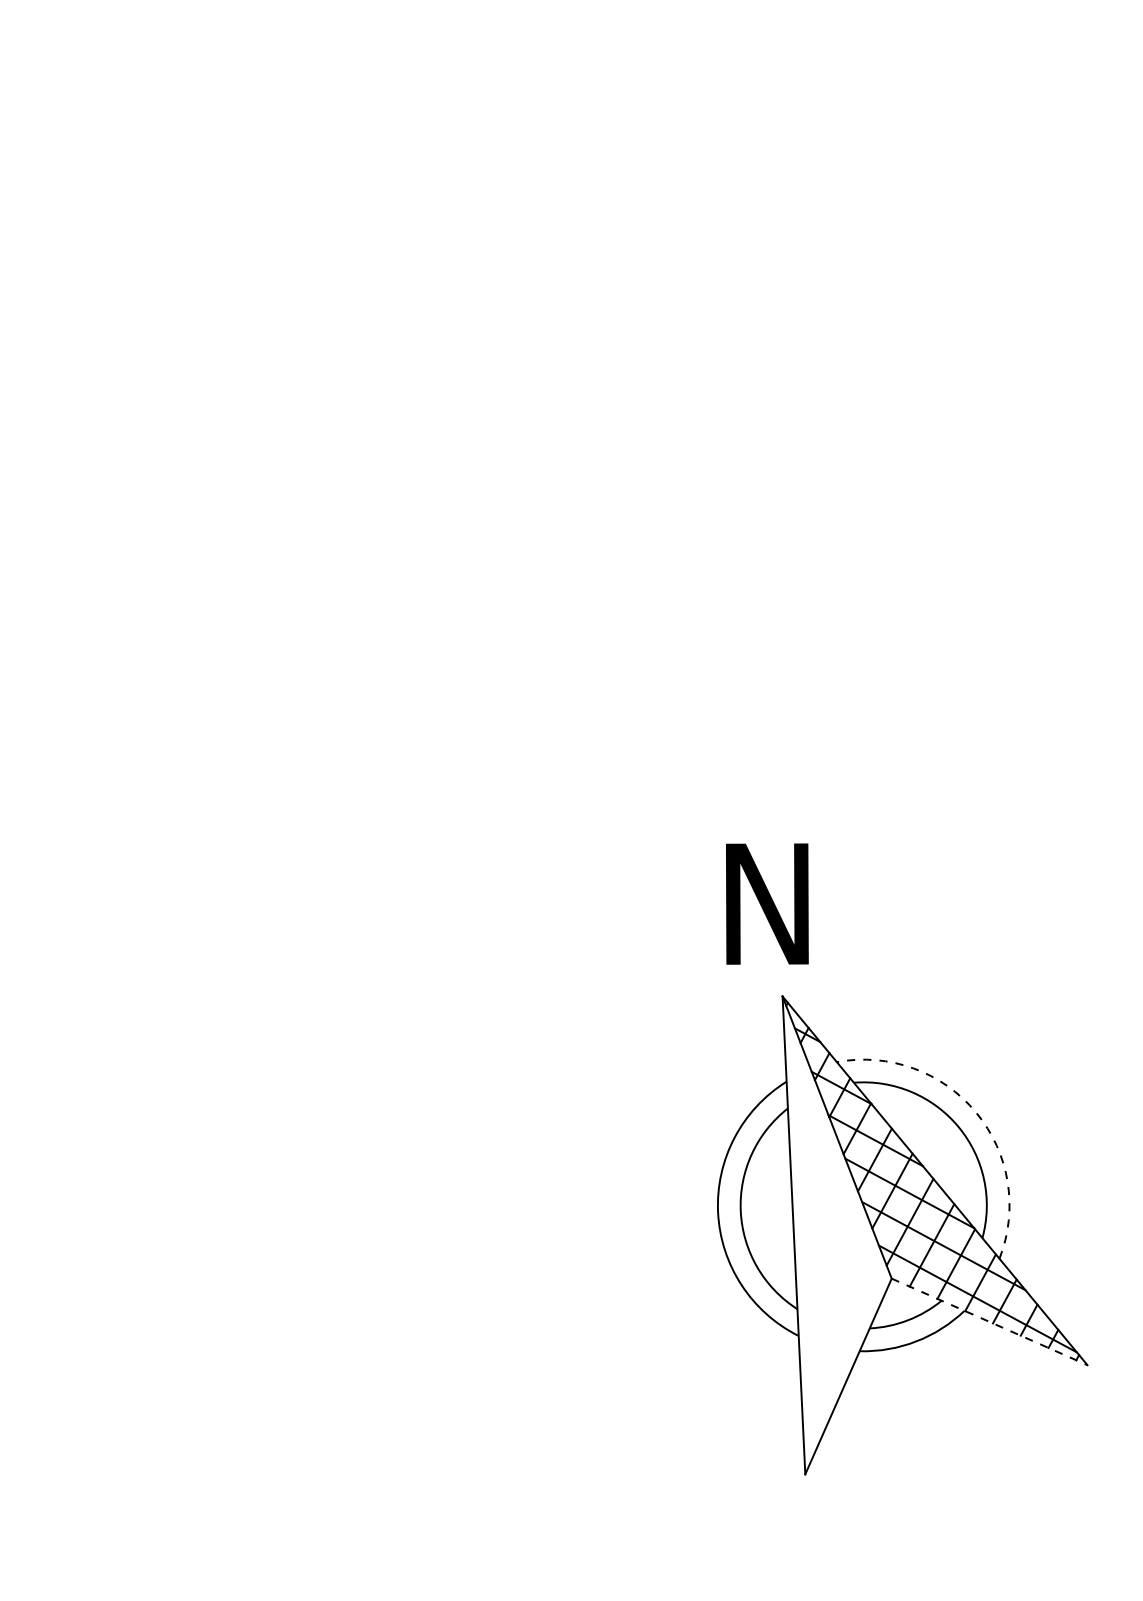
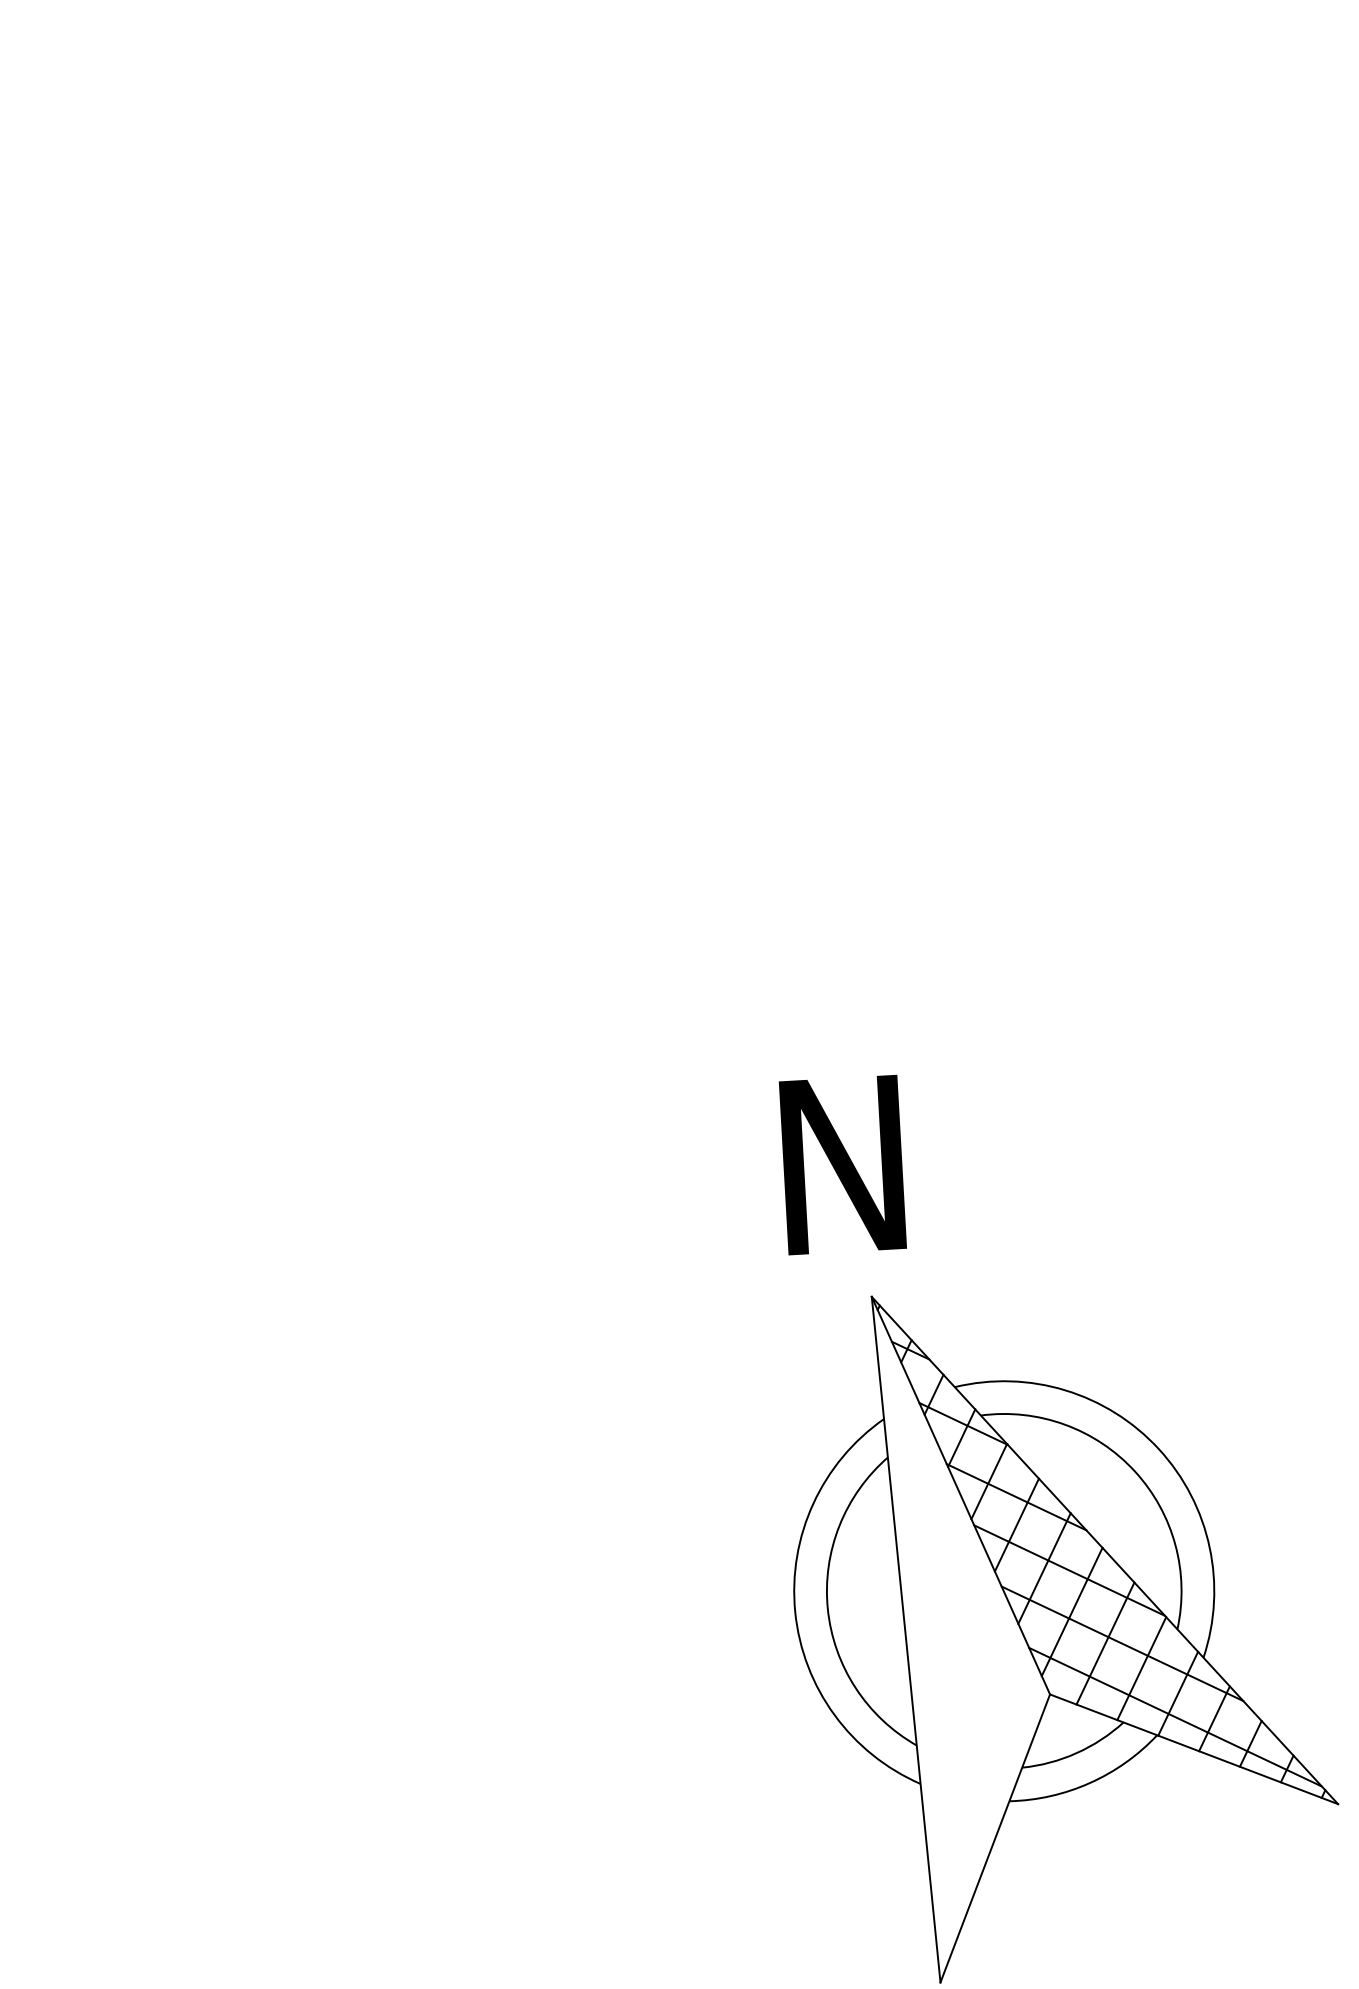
arc: (976, 1112) -> (1159, 1449), dashed -> solid
line: (989, 1321) -> (1193, 1748), dashed -> solid

